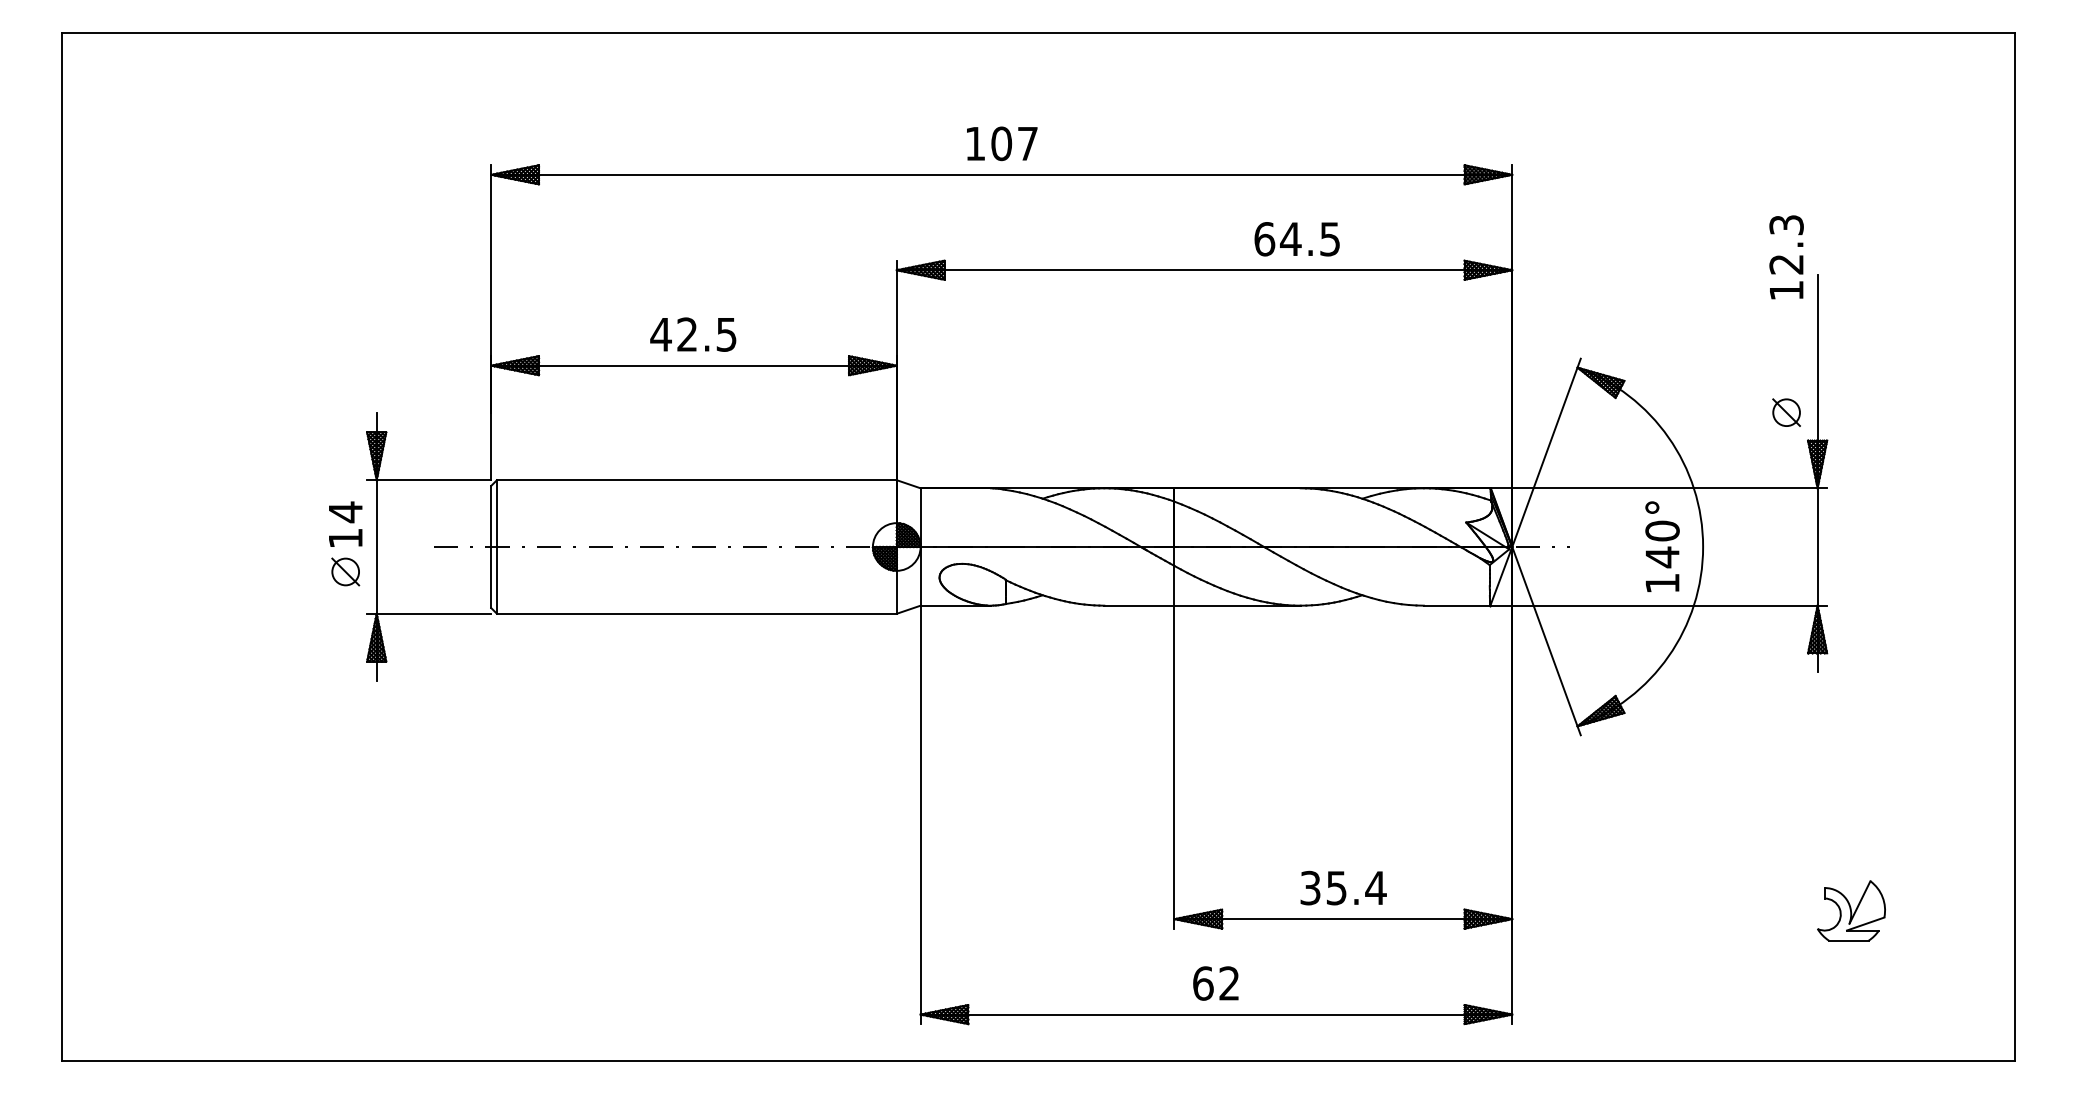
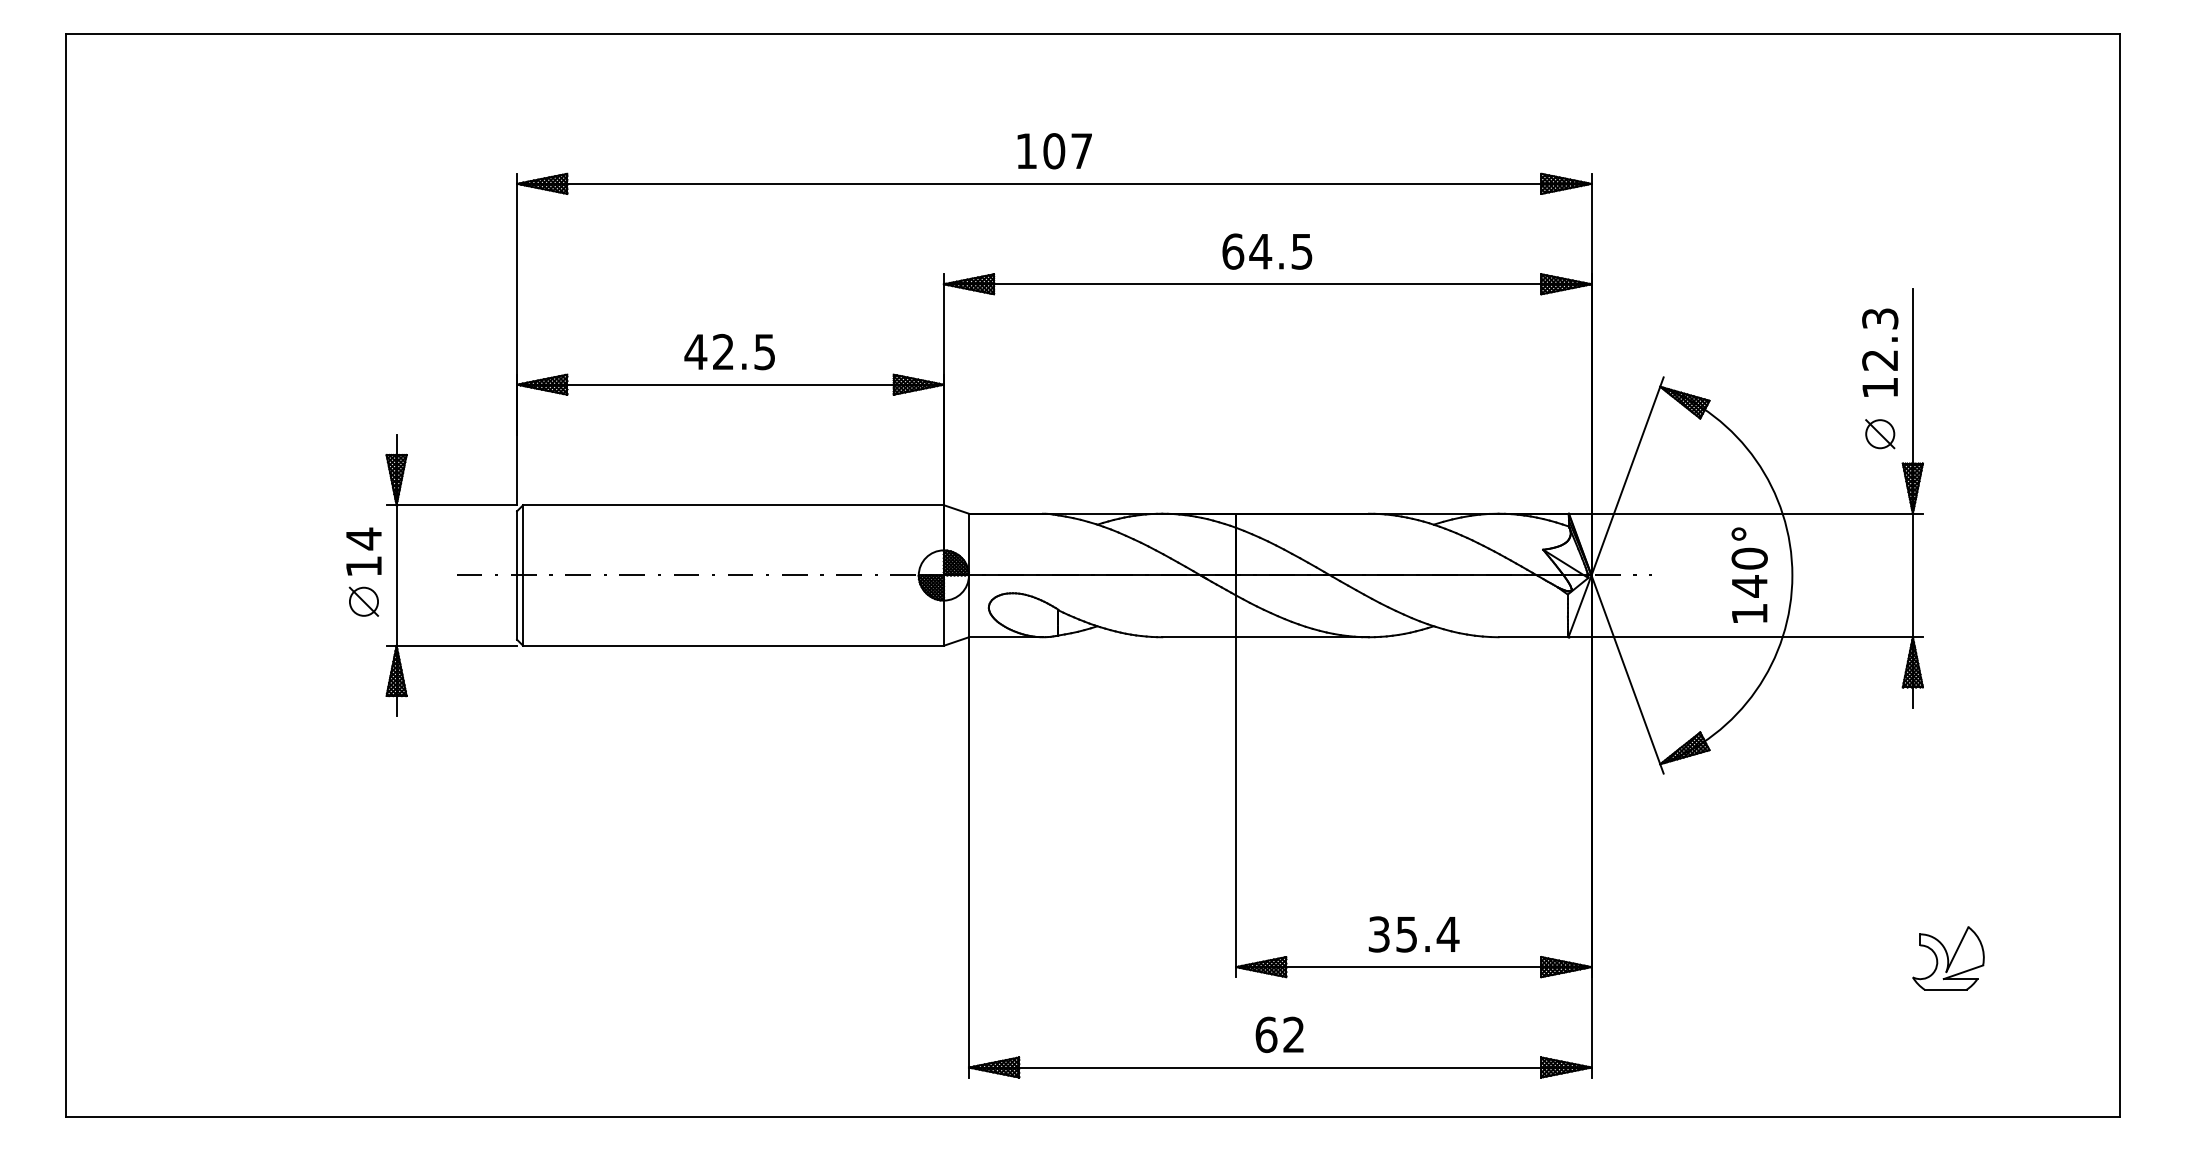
text: (1296, 239) -> (1266, 251), moved
text: (1786, 257) -> (1880, 352), moved

